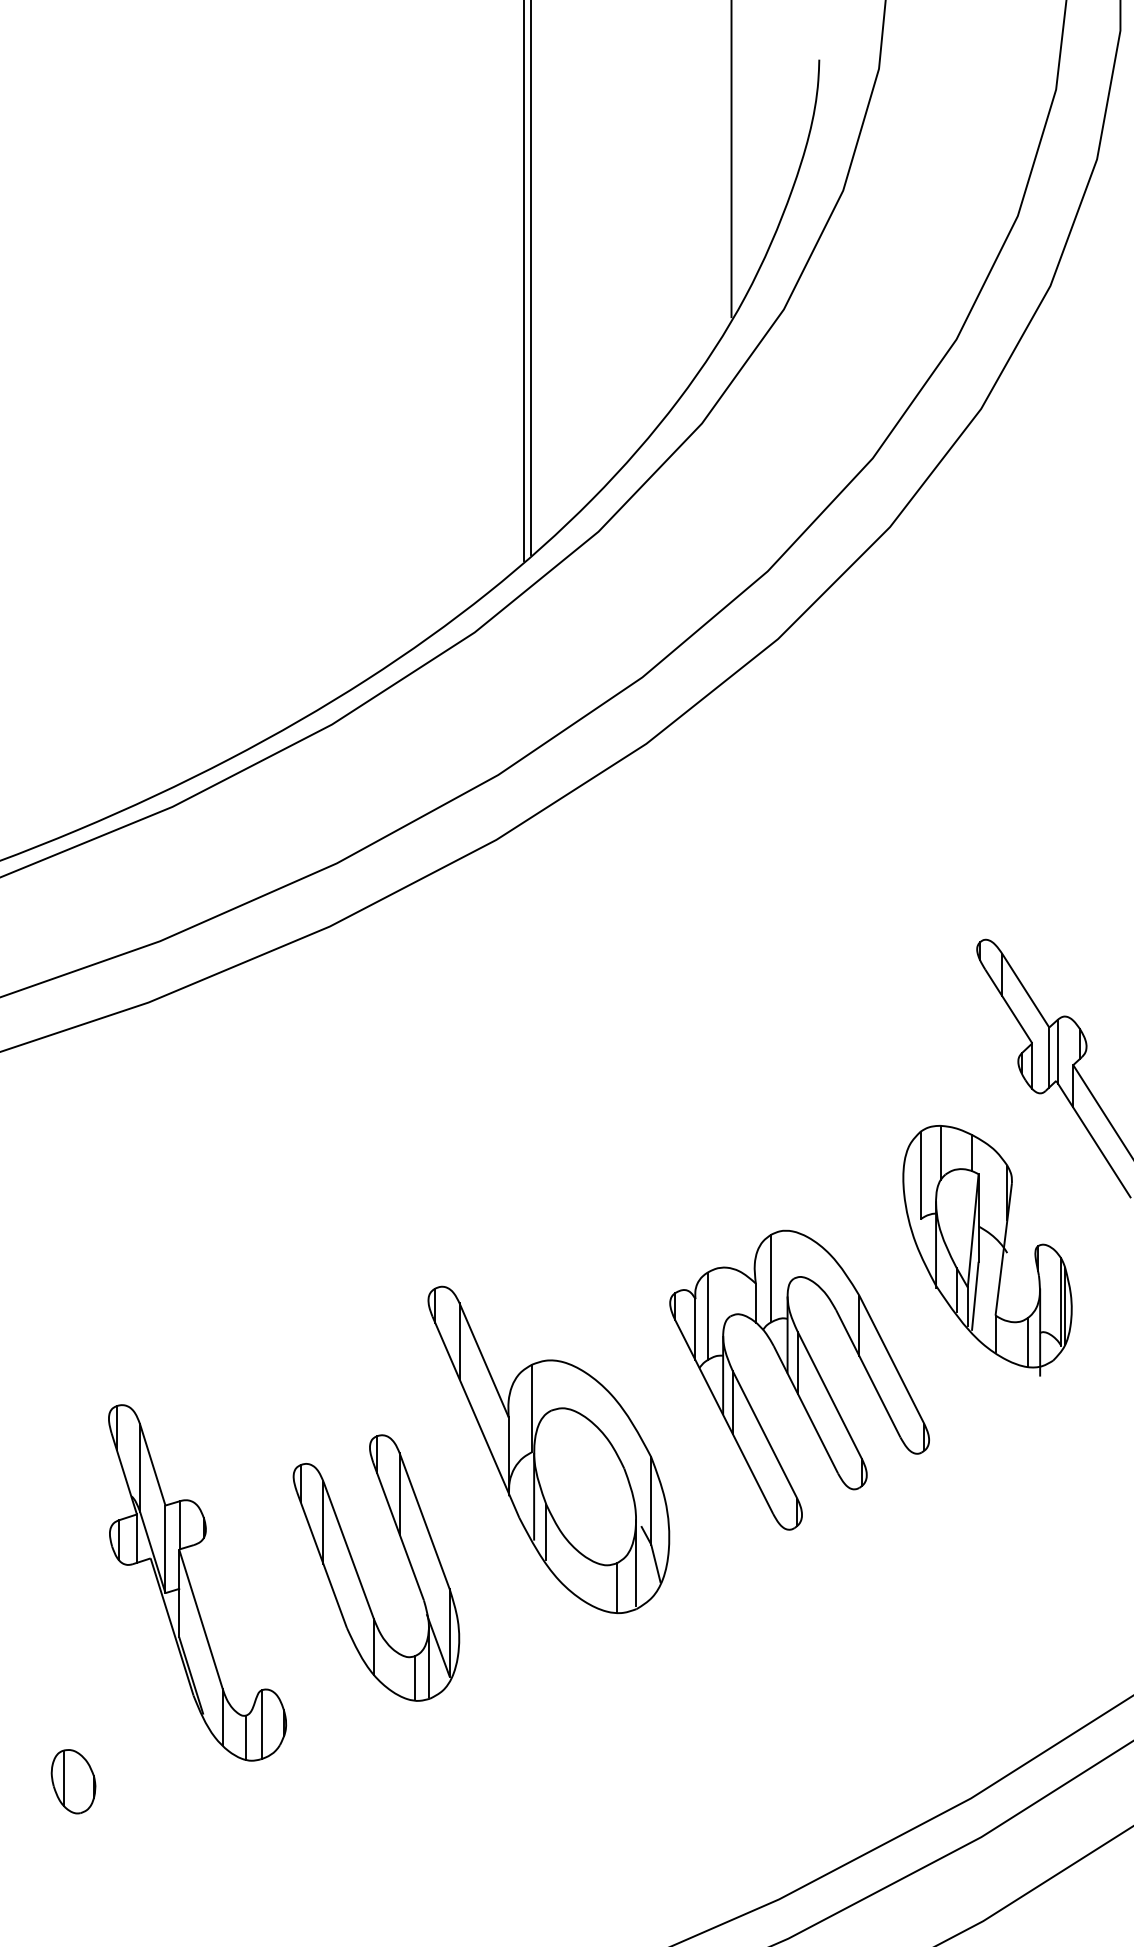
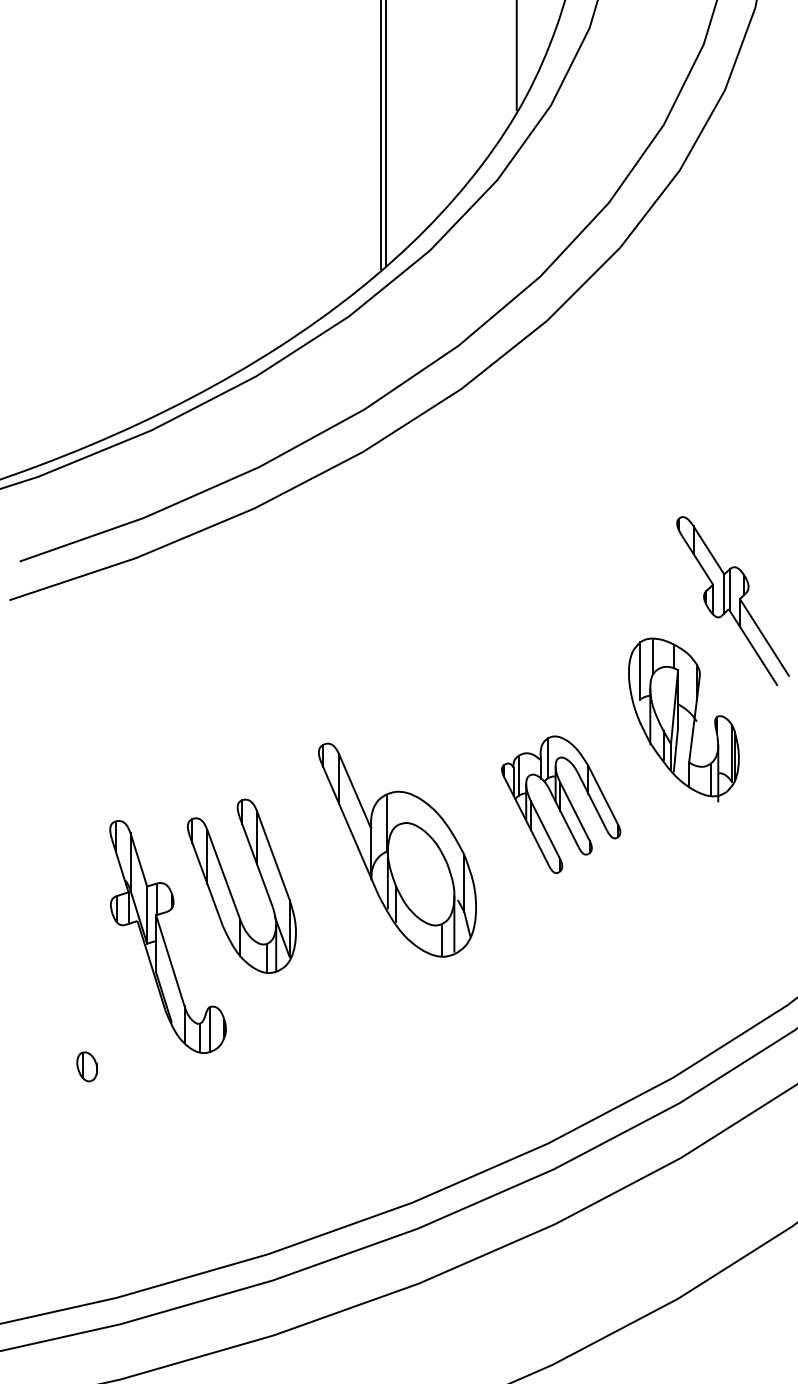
part: (798, 1379) -> (560, 804), size x0.7
part: (358, 1572) -> (230, 889), moved
part: (74, 1781) -> (87, 1066), size x0.7

